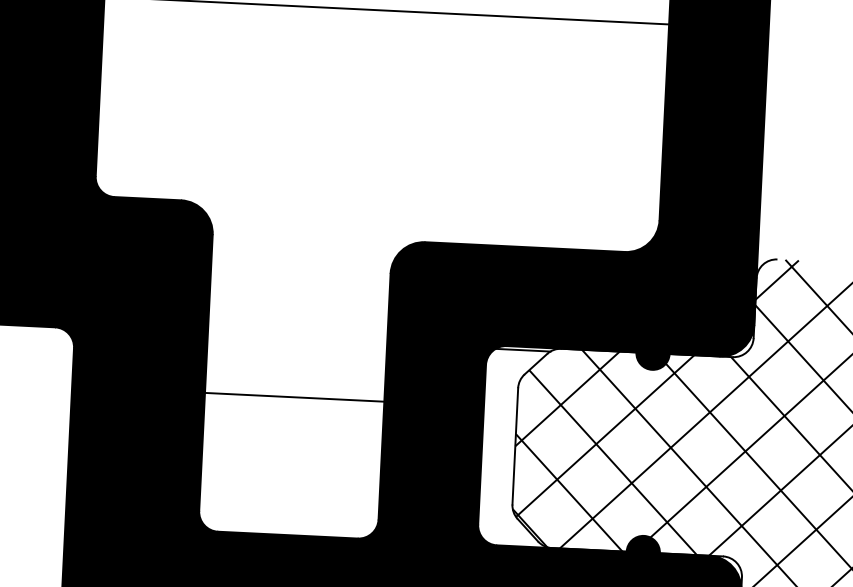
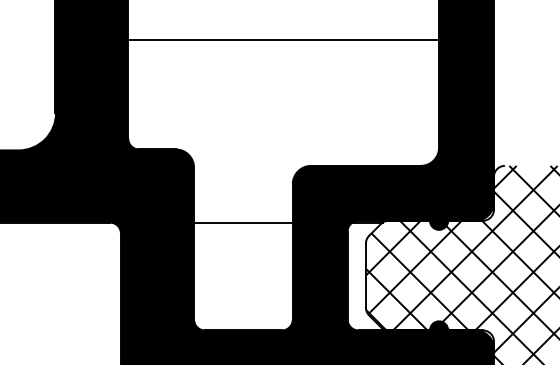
line: (294, 397) -> (243, 222), moved

